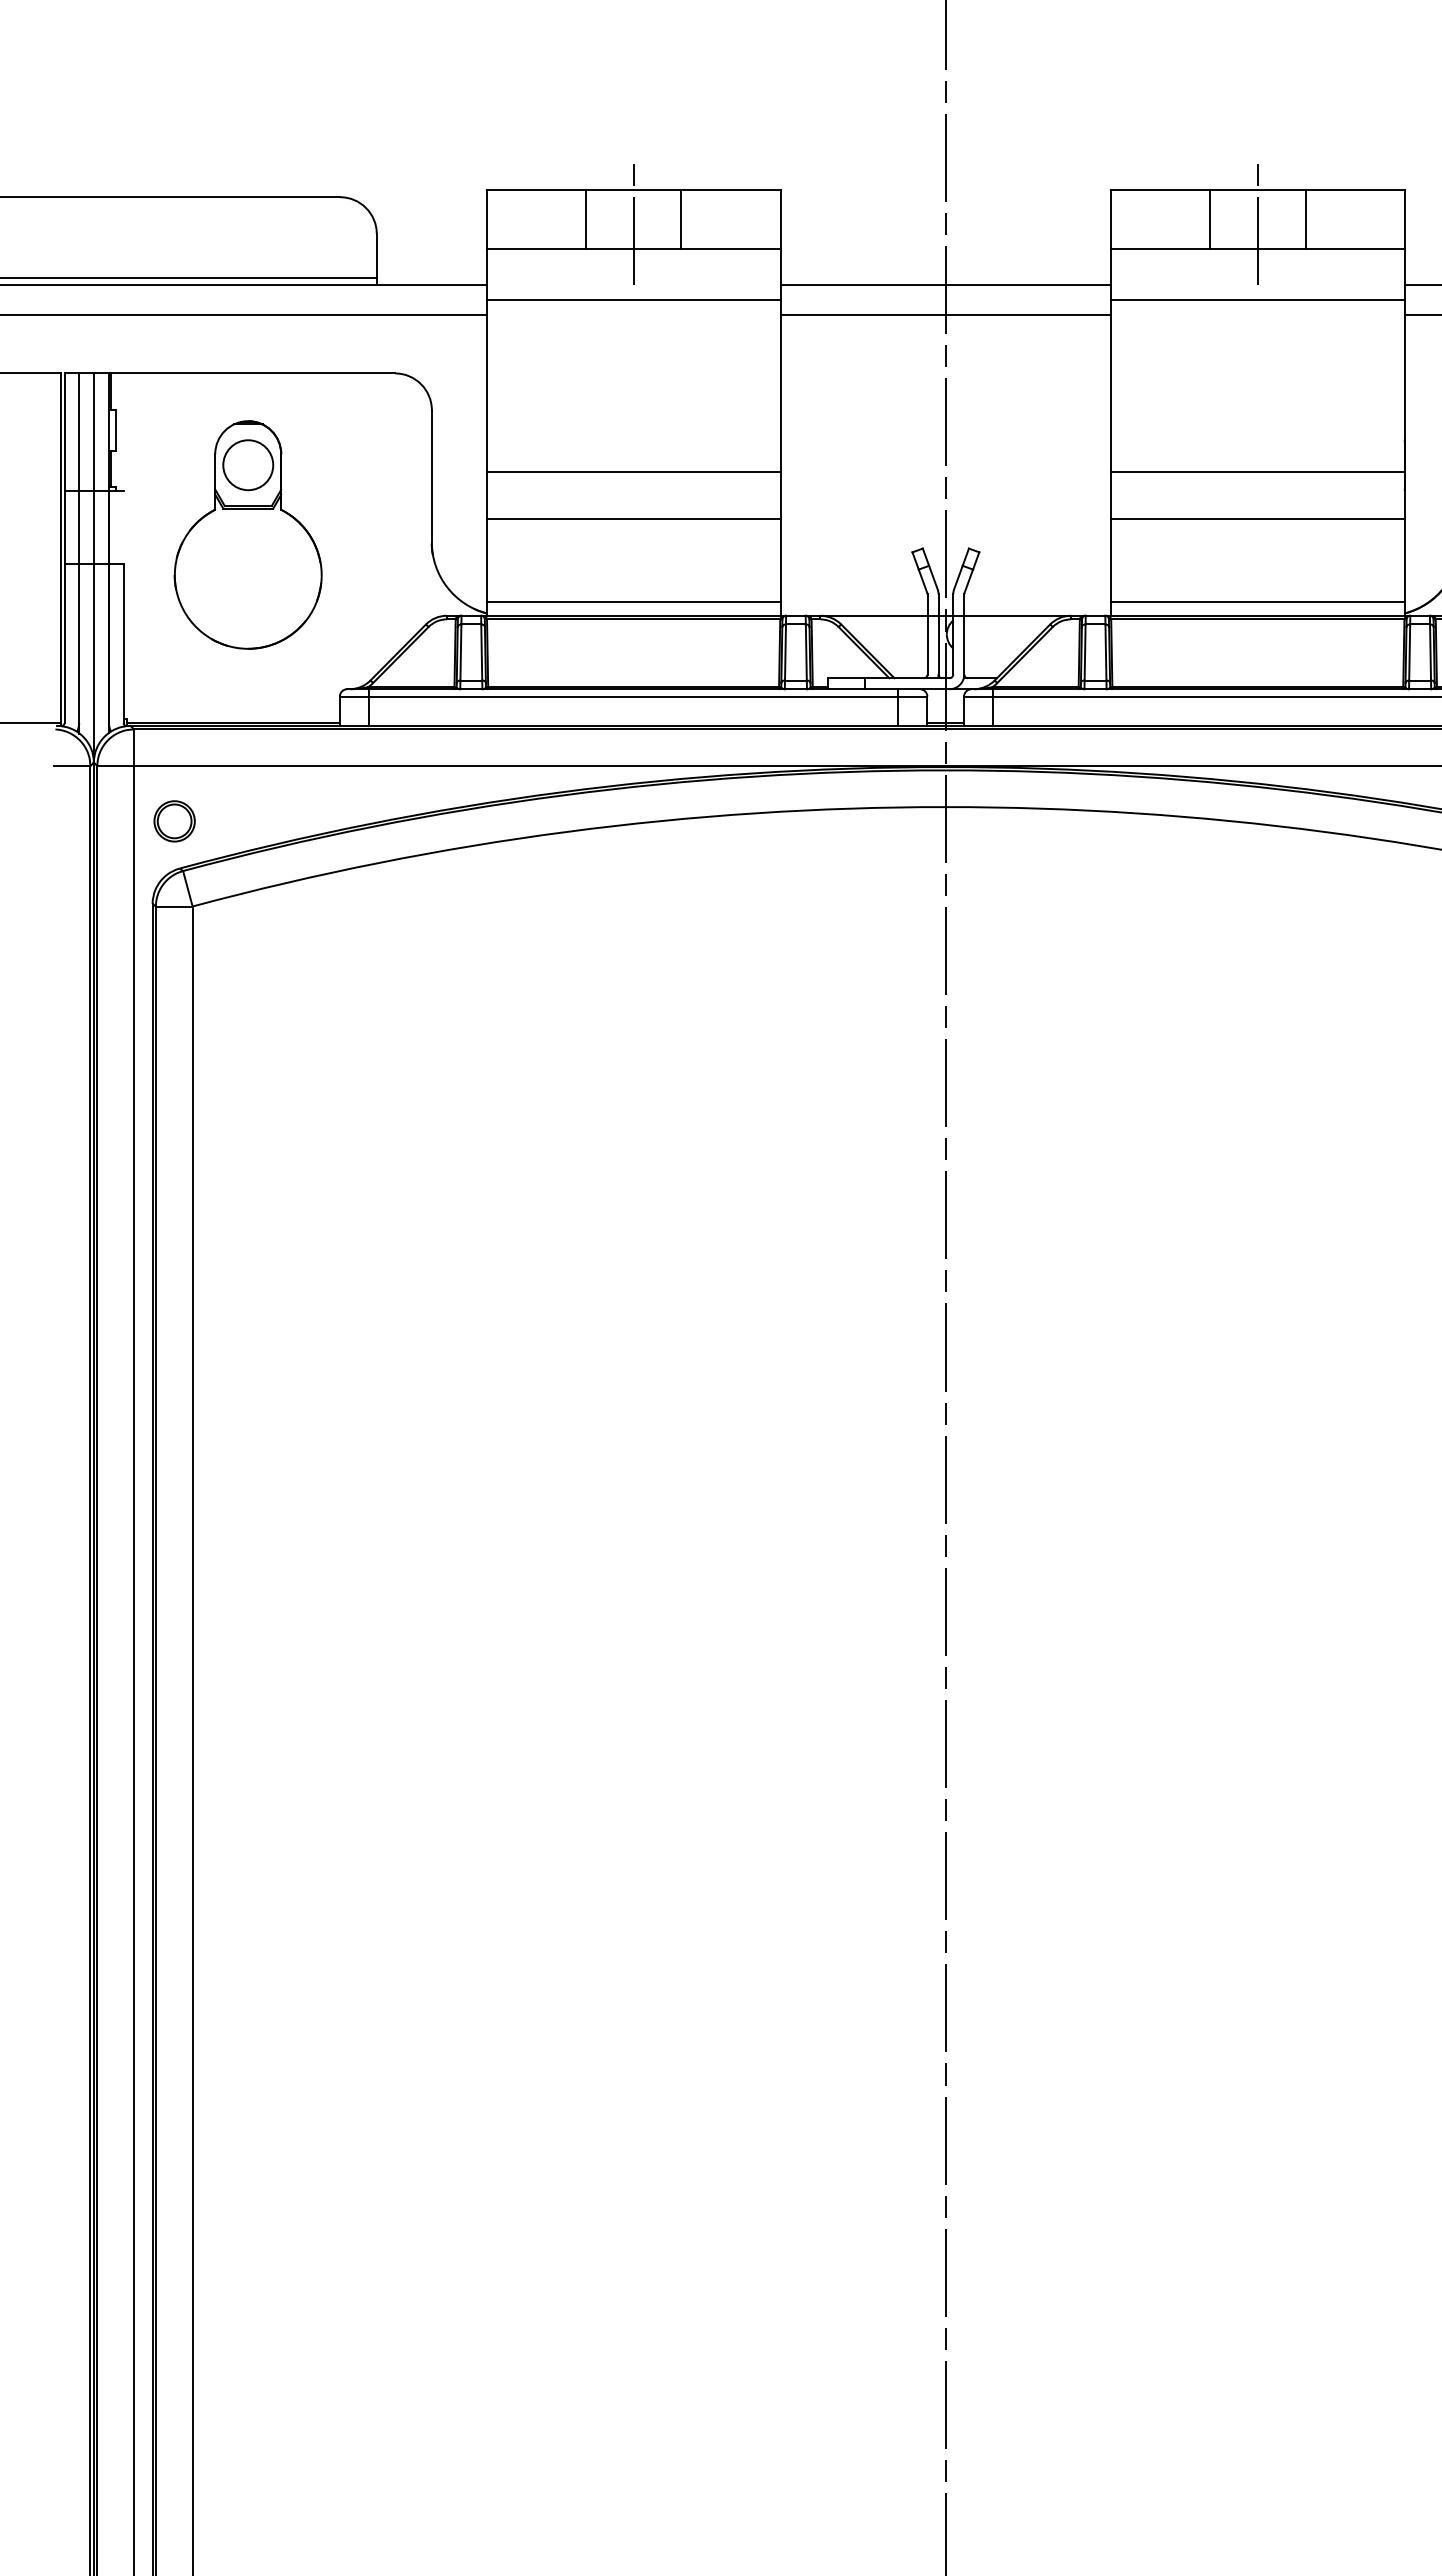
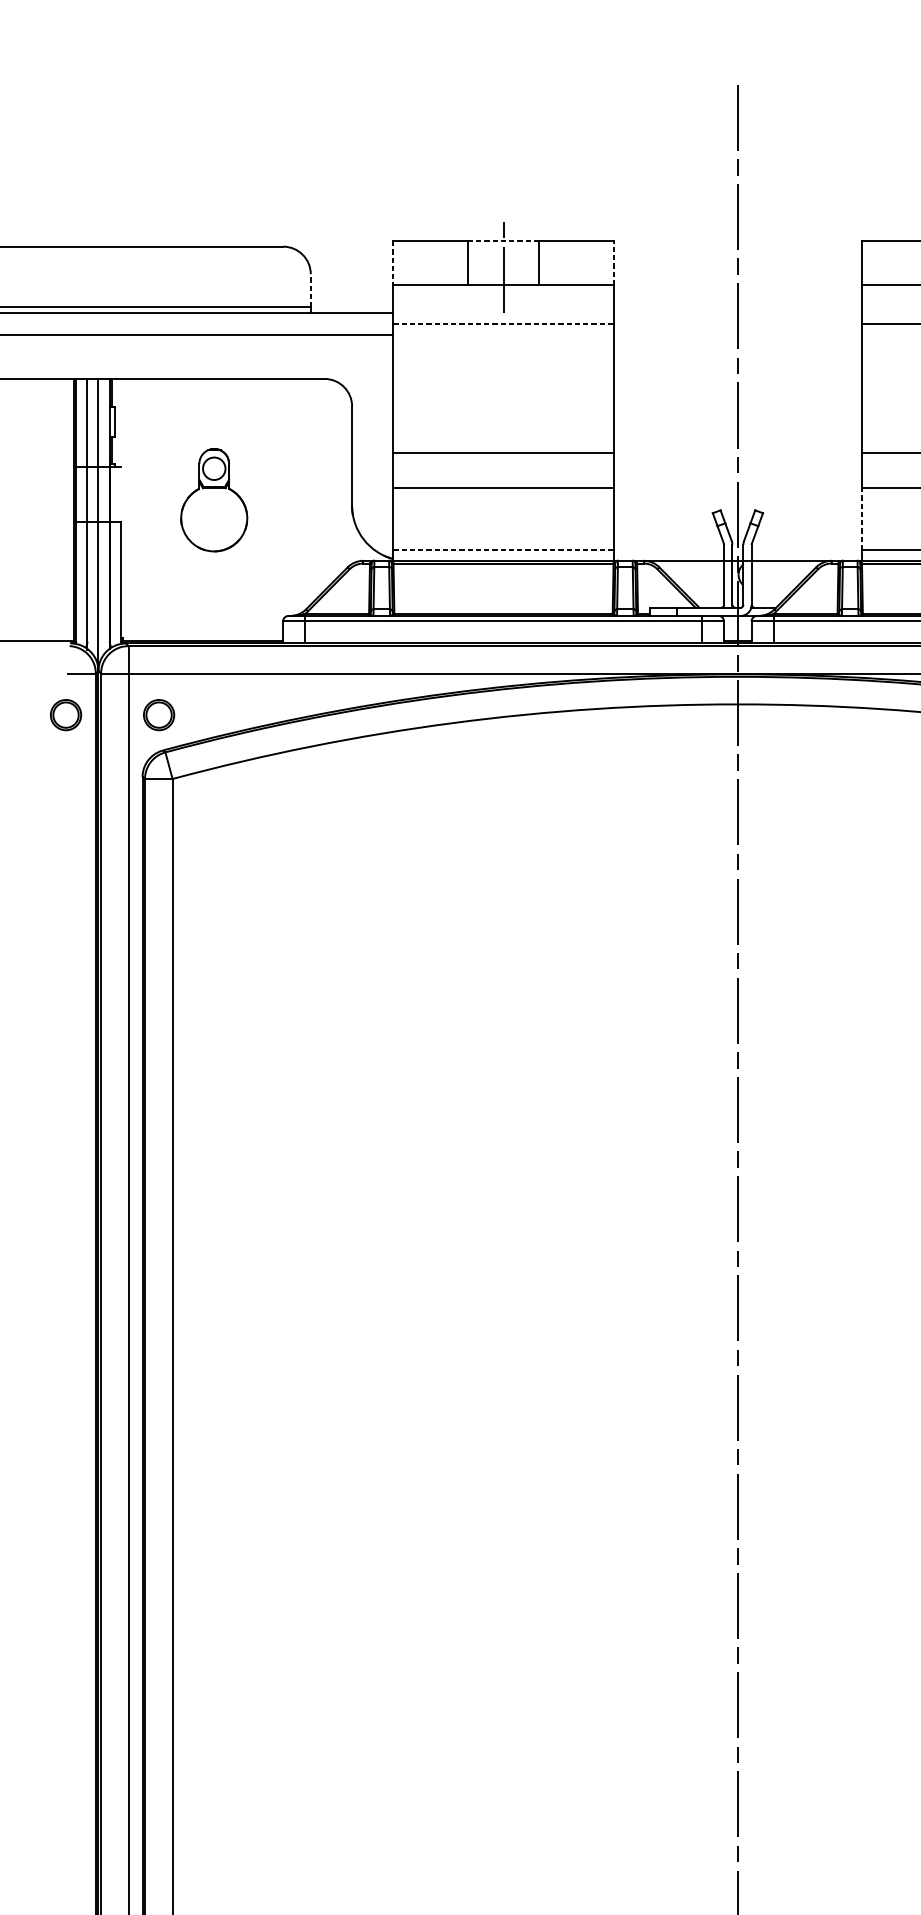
line: (633, 189) -> (503, 240), solid -> dashed
line: (780, 218) -> (613, 262), solid -> dashed
line: (486, 219) -> (393, 263), solid -> dashed
line: (376, 255) -> (310, 290), solid -> dashed
line: (945, 285) -> (737, 312), removed
line: (633, 300) -> (503, 324), solid -> dashed
line: (945, 314) -> (737, 334), removed
part: (247, 534) -> (213, 499), size x0.6
line: (1110, 559) -> (861, 518), solid -> dashed
line: (633, 601) -> (503, 550), solid -> dashed
part: (50, 821) -> (65, 715), added

